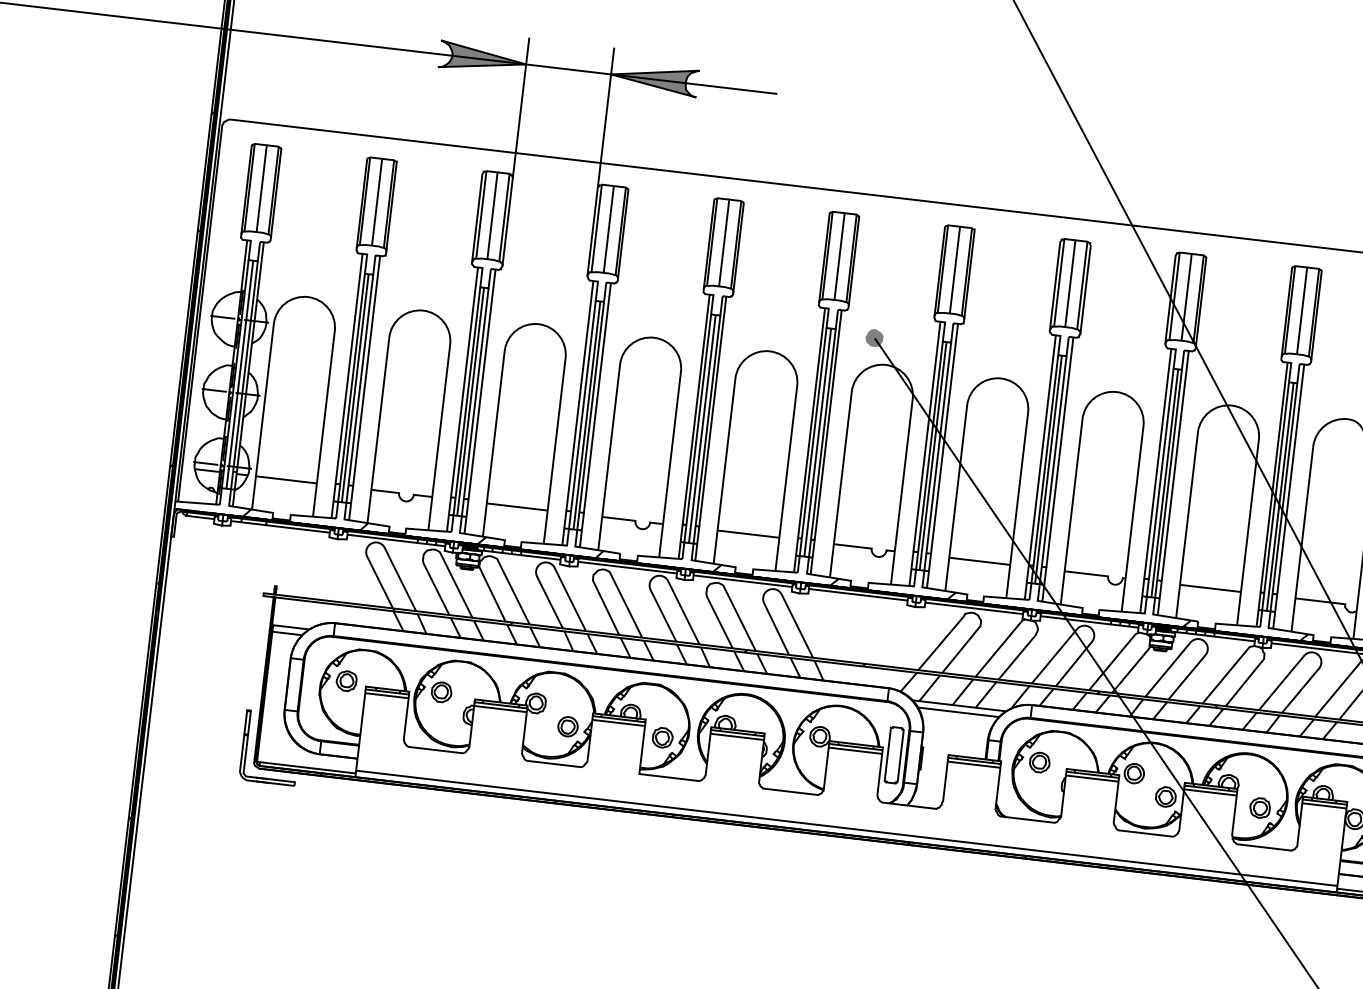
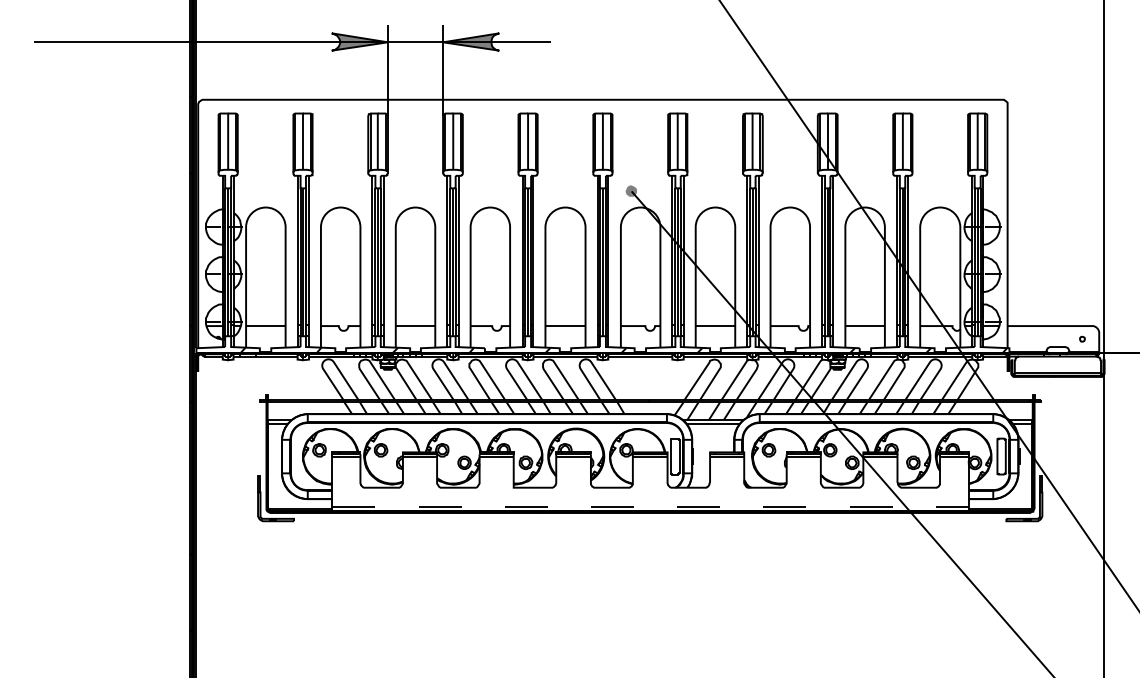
line: (846, 827) -> (650, 506), solid -> dashed

